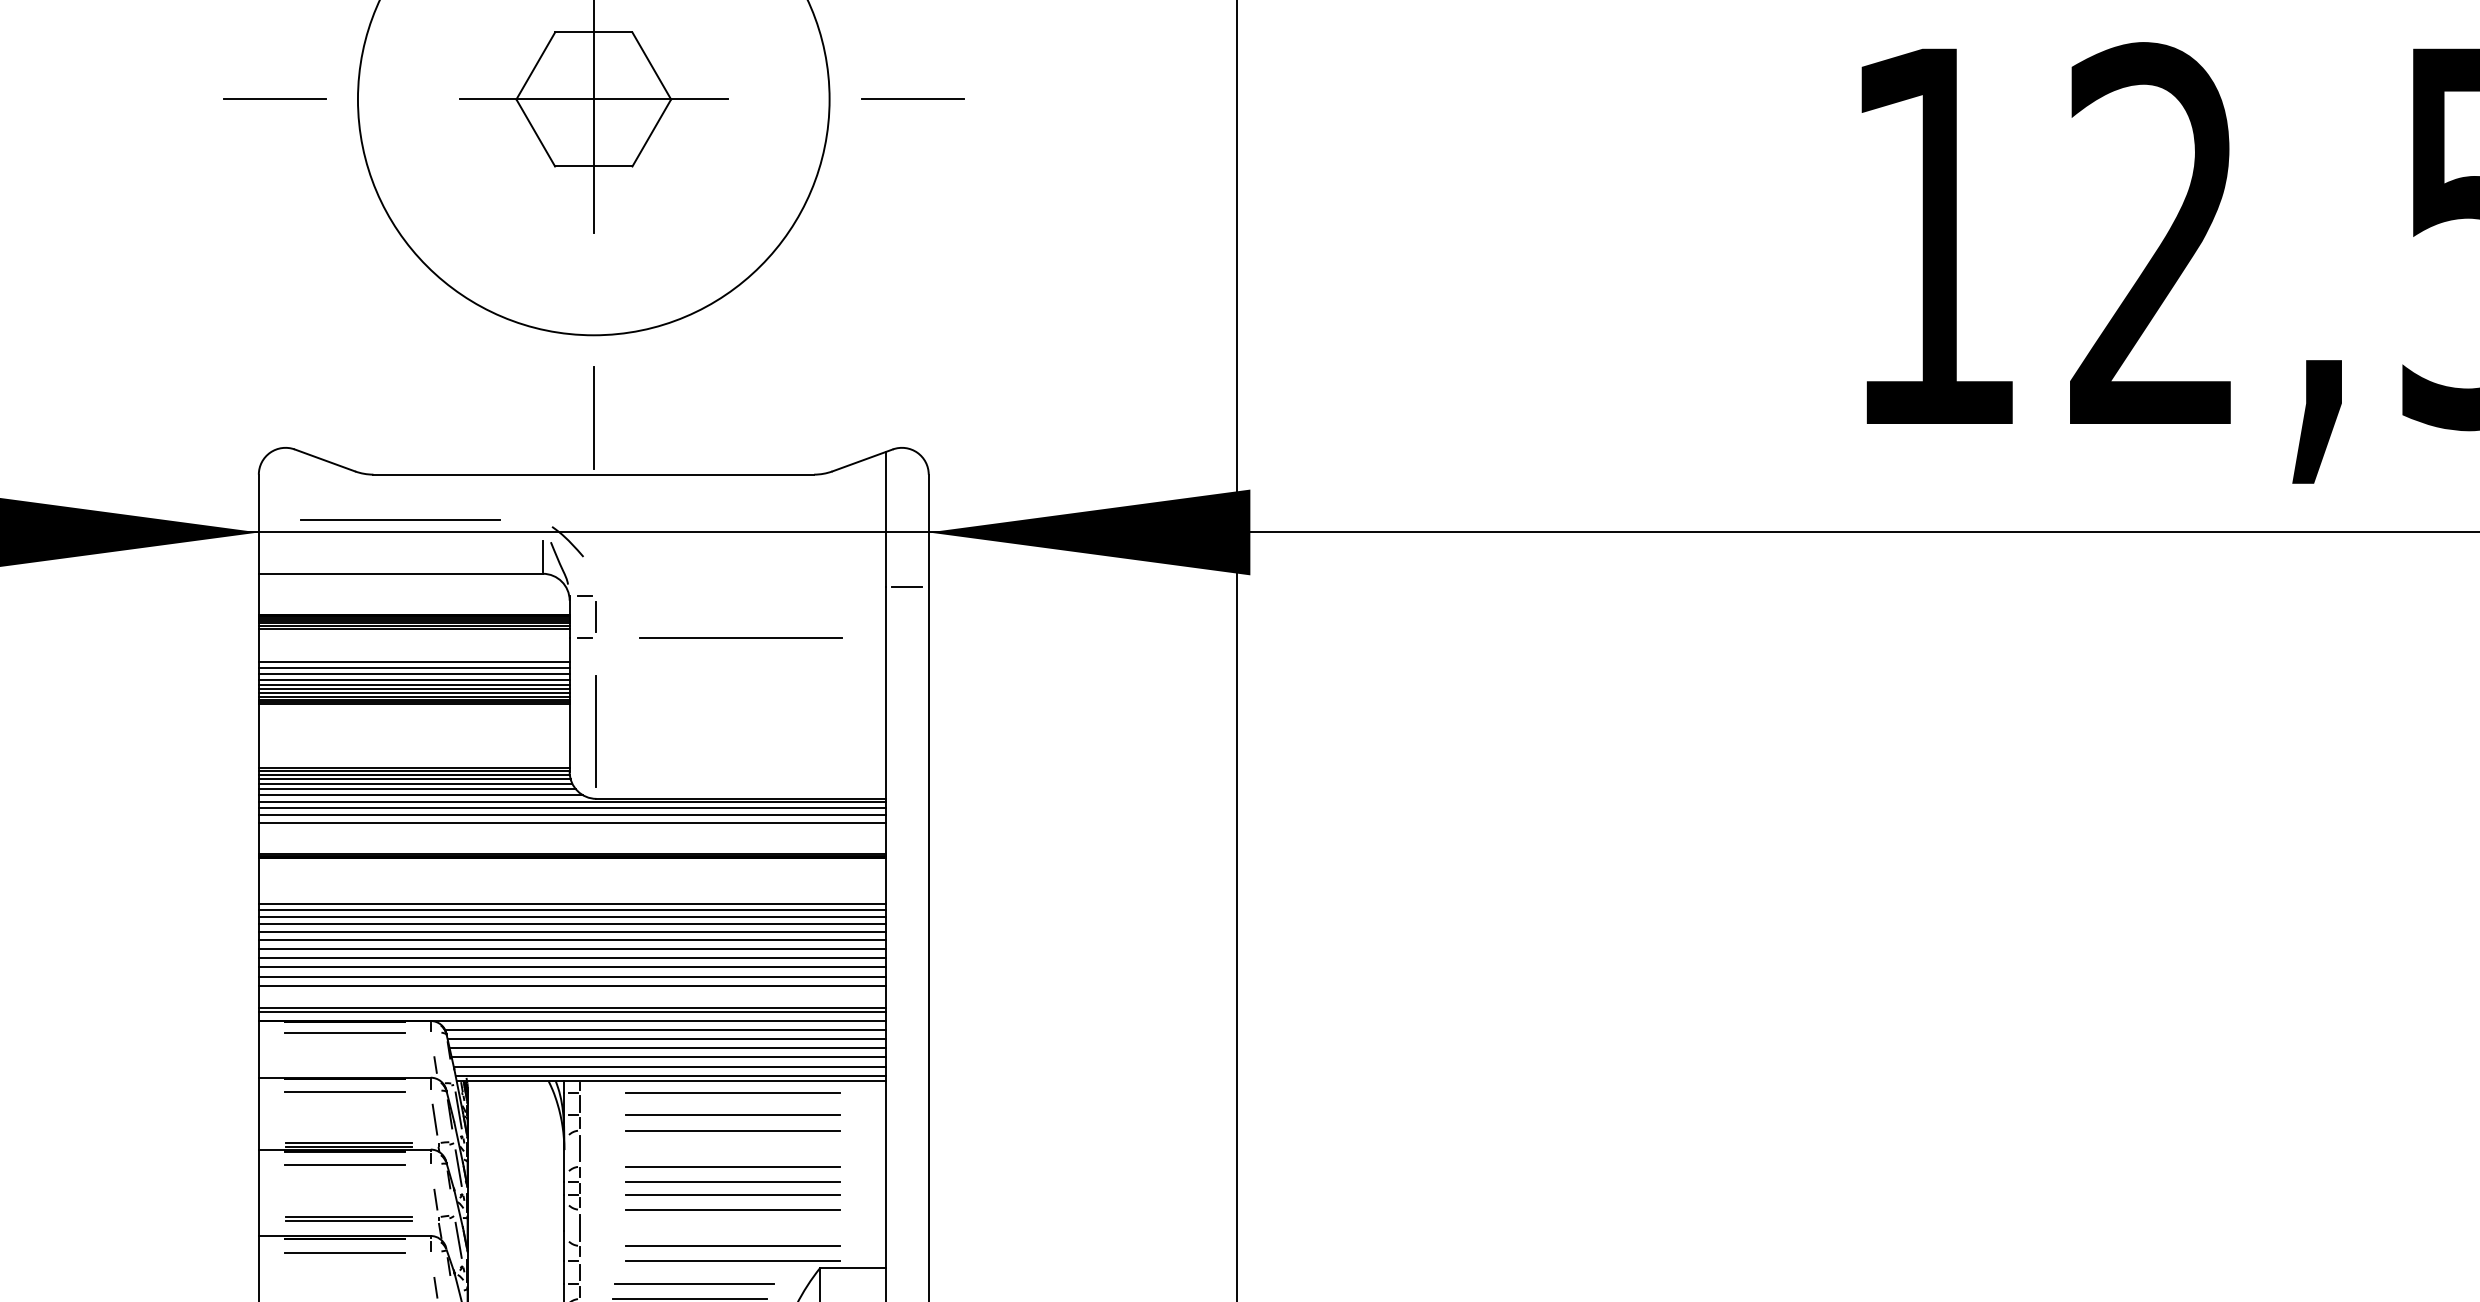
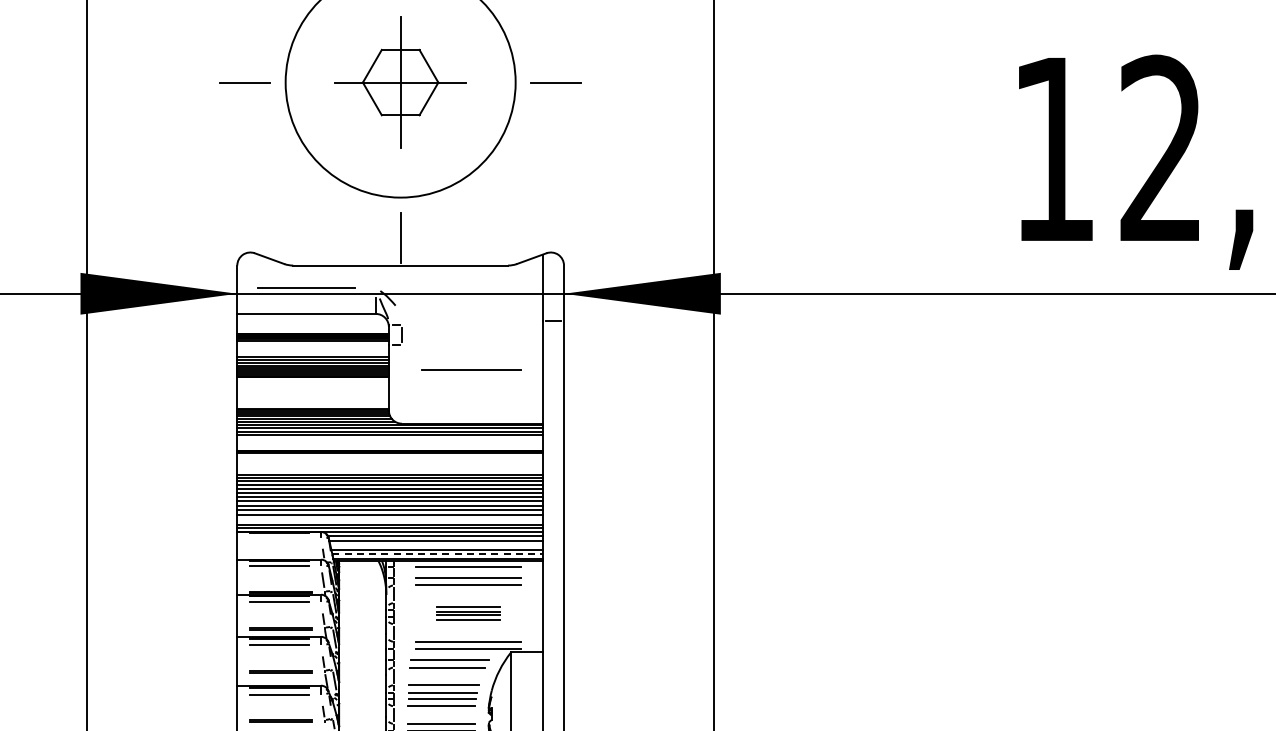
line: (741, 636) -> (471, 369), moved
line: (595, 730) -> (401, 390), removed
line: (343, 1034) -> (278, 538), removed
line: (667, 1048) -> (436, 545), removed
line: (671, 1067) -> (438, 554), solid -> dashed
part: (732, 1188) -> (468, 613), size x0.6

